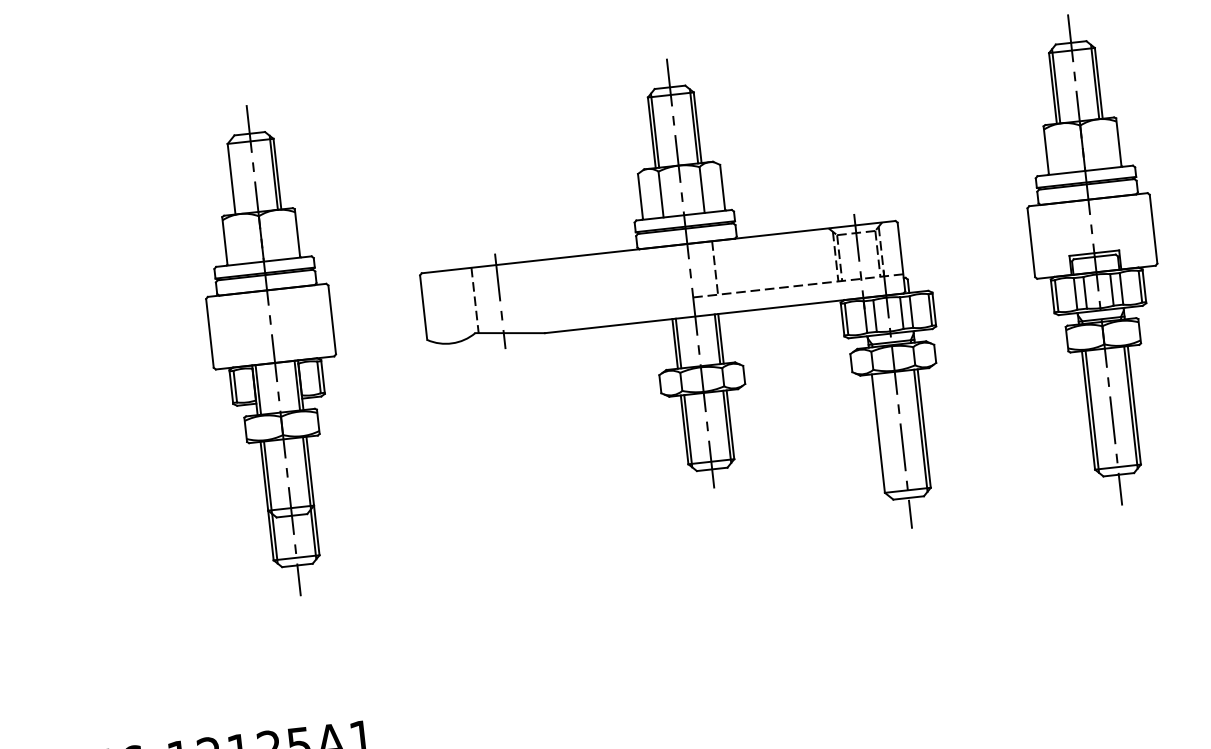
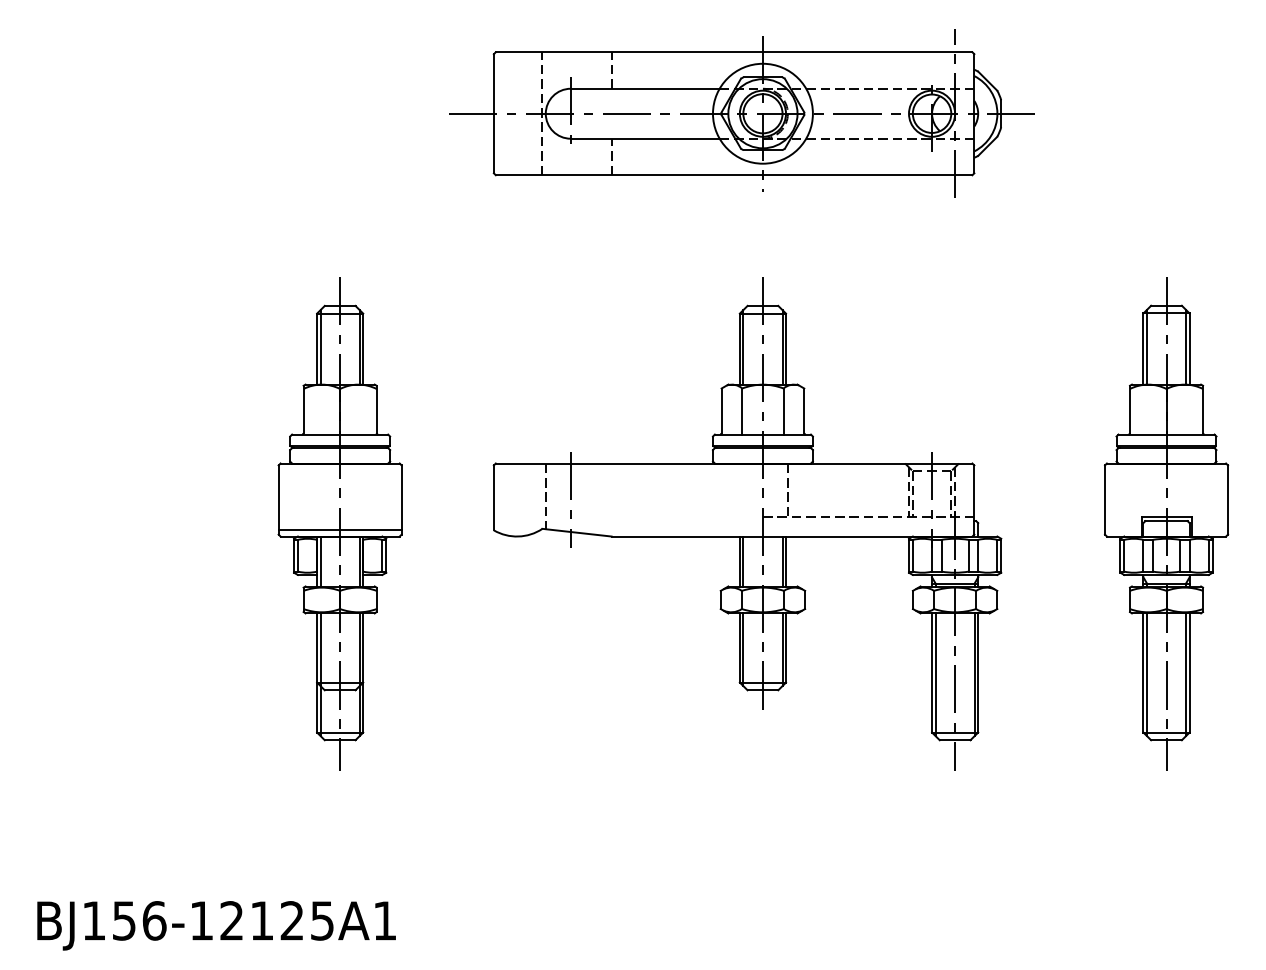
line: (234, 177) -> (320, 347), added
line: (273, 357) -> (339, 530), added
line: (881, 434) -> (935, 674), added

